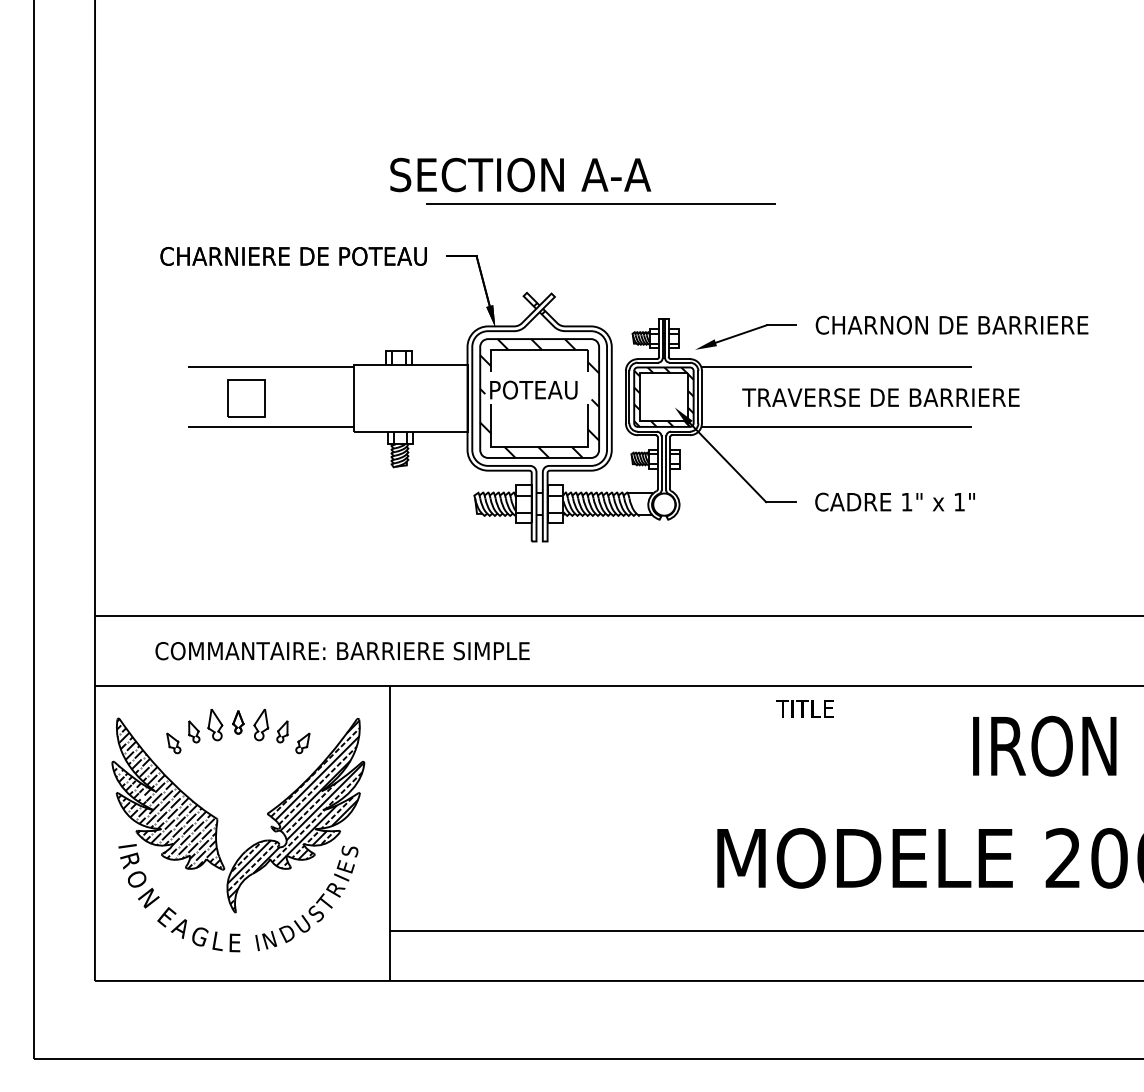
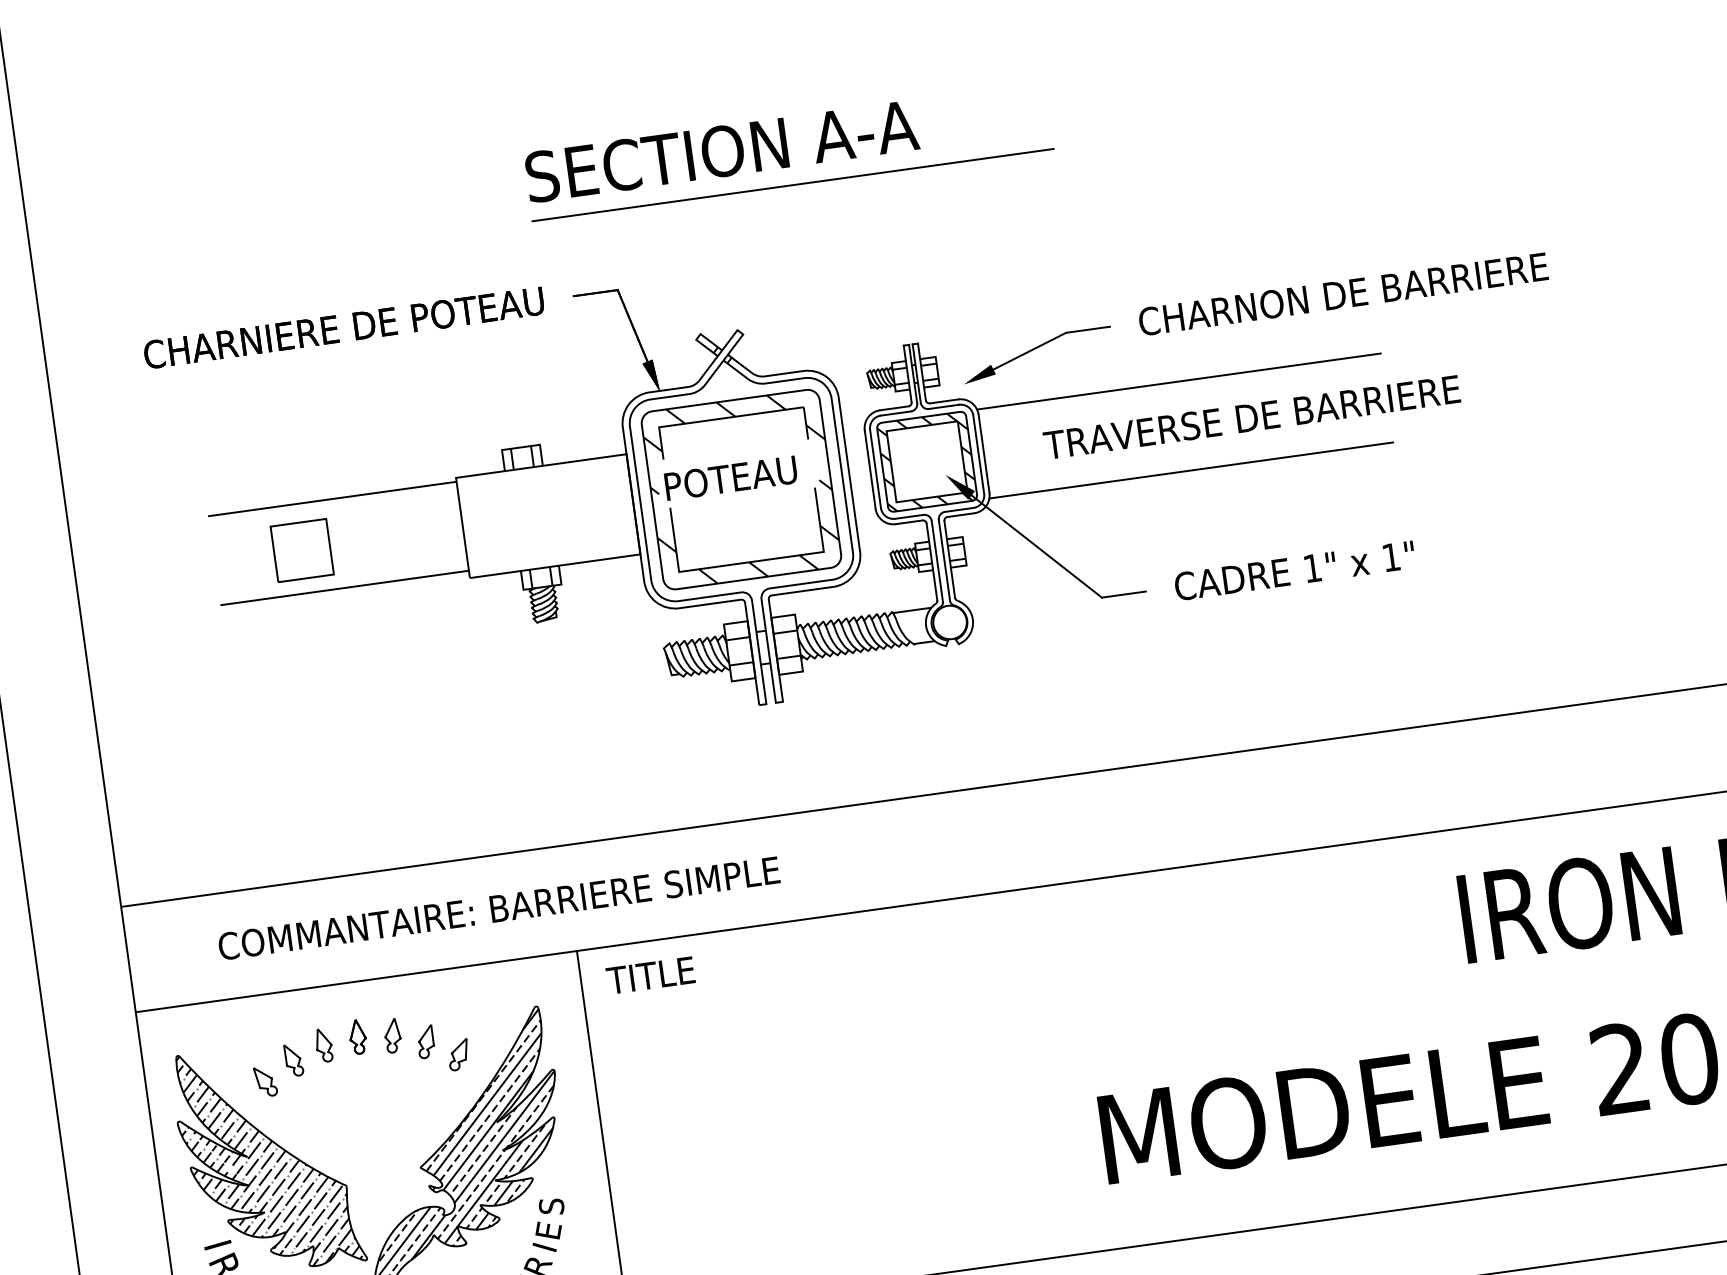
text: (520, 174) -> (721, 150), moved
text: (804, 708) -> (649, 975), moved
part: (215, 724) -> (324, 1044), size x0.71
part: (261, 724) -> (392, 1035), size x0.71

